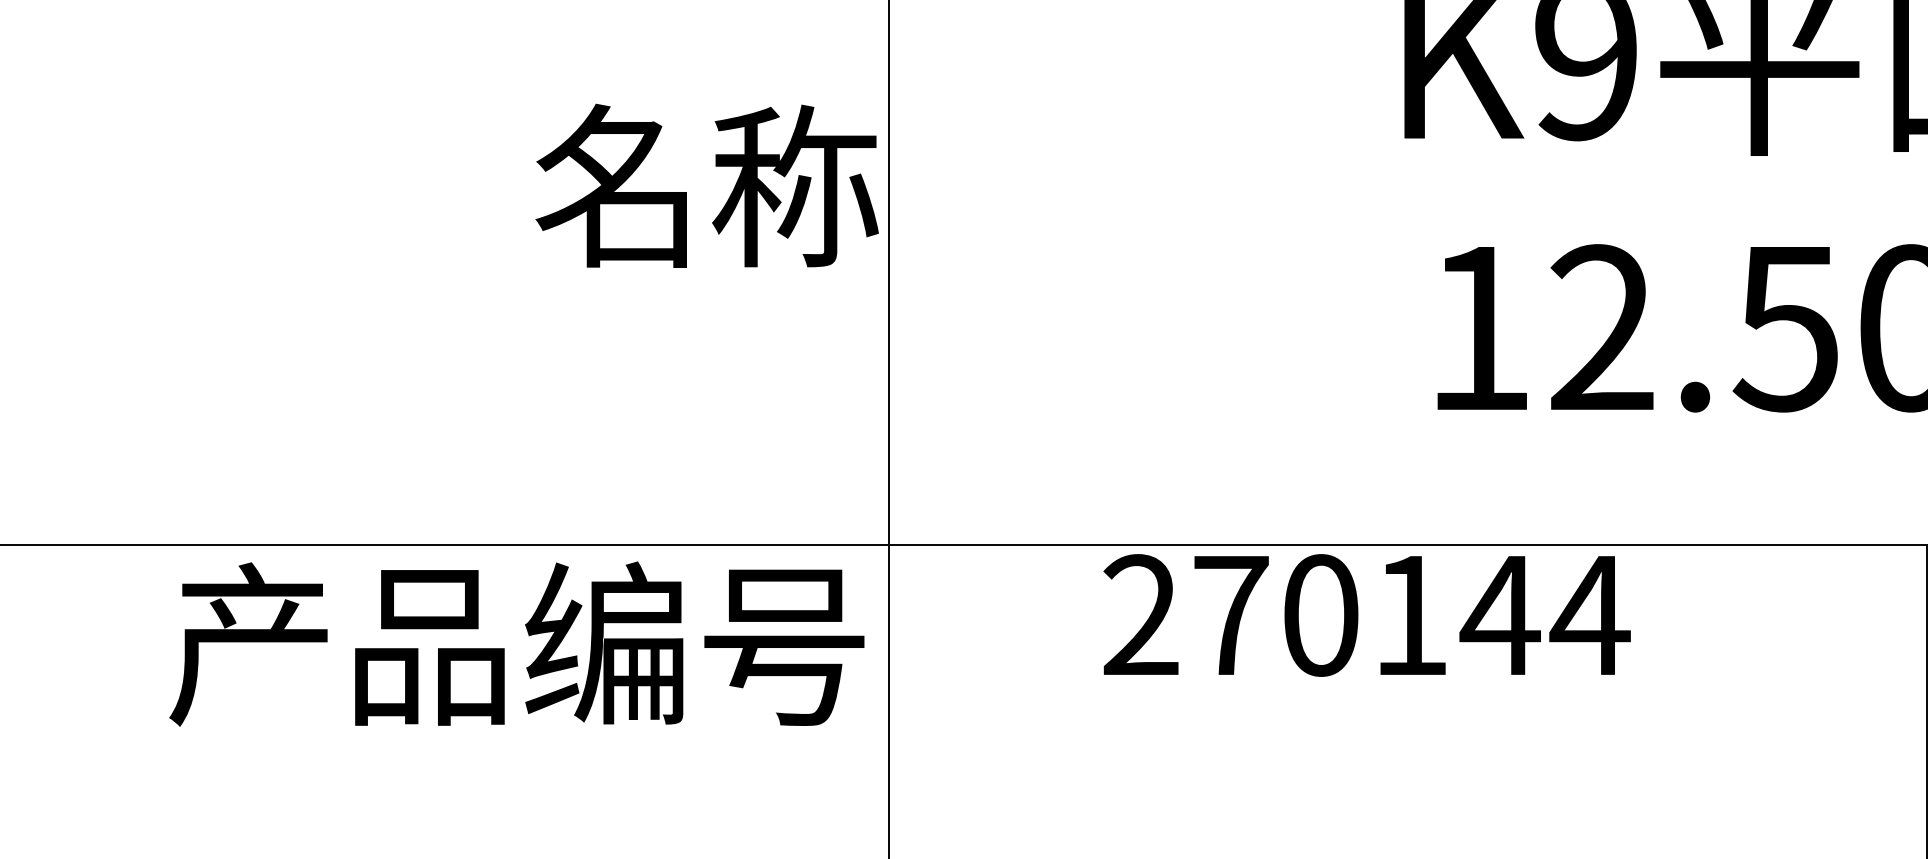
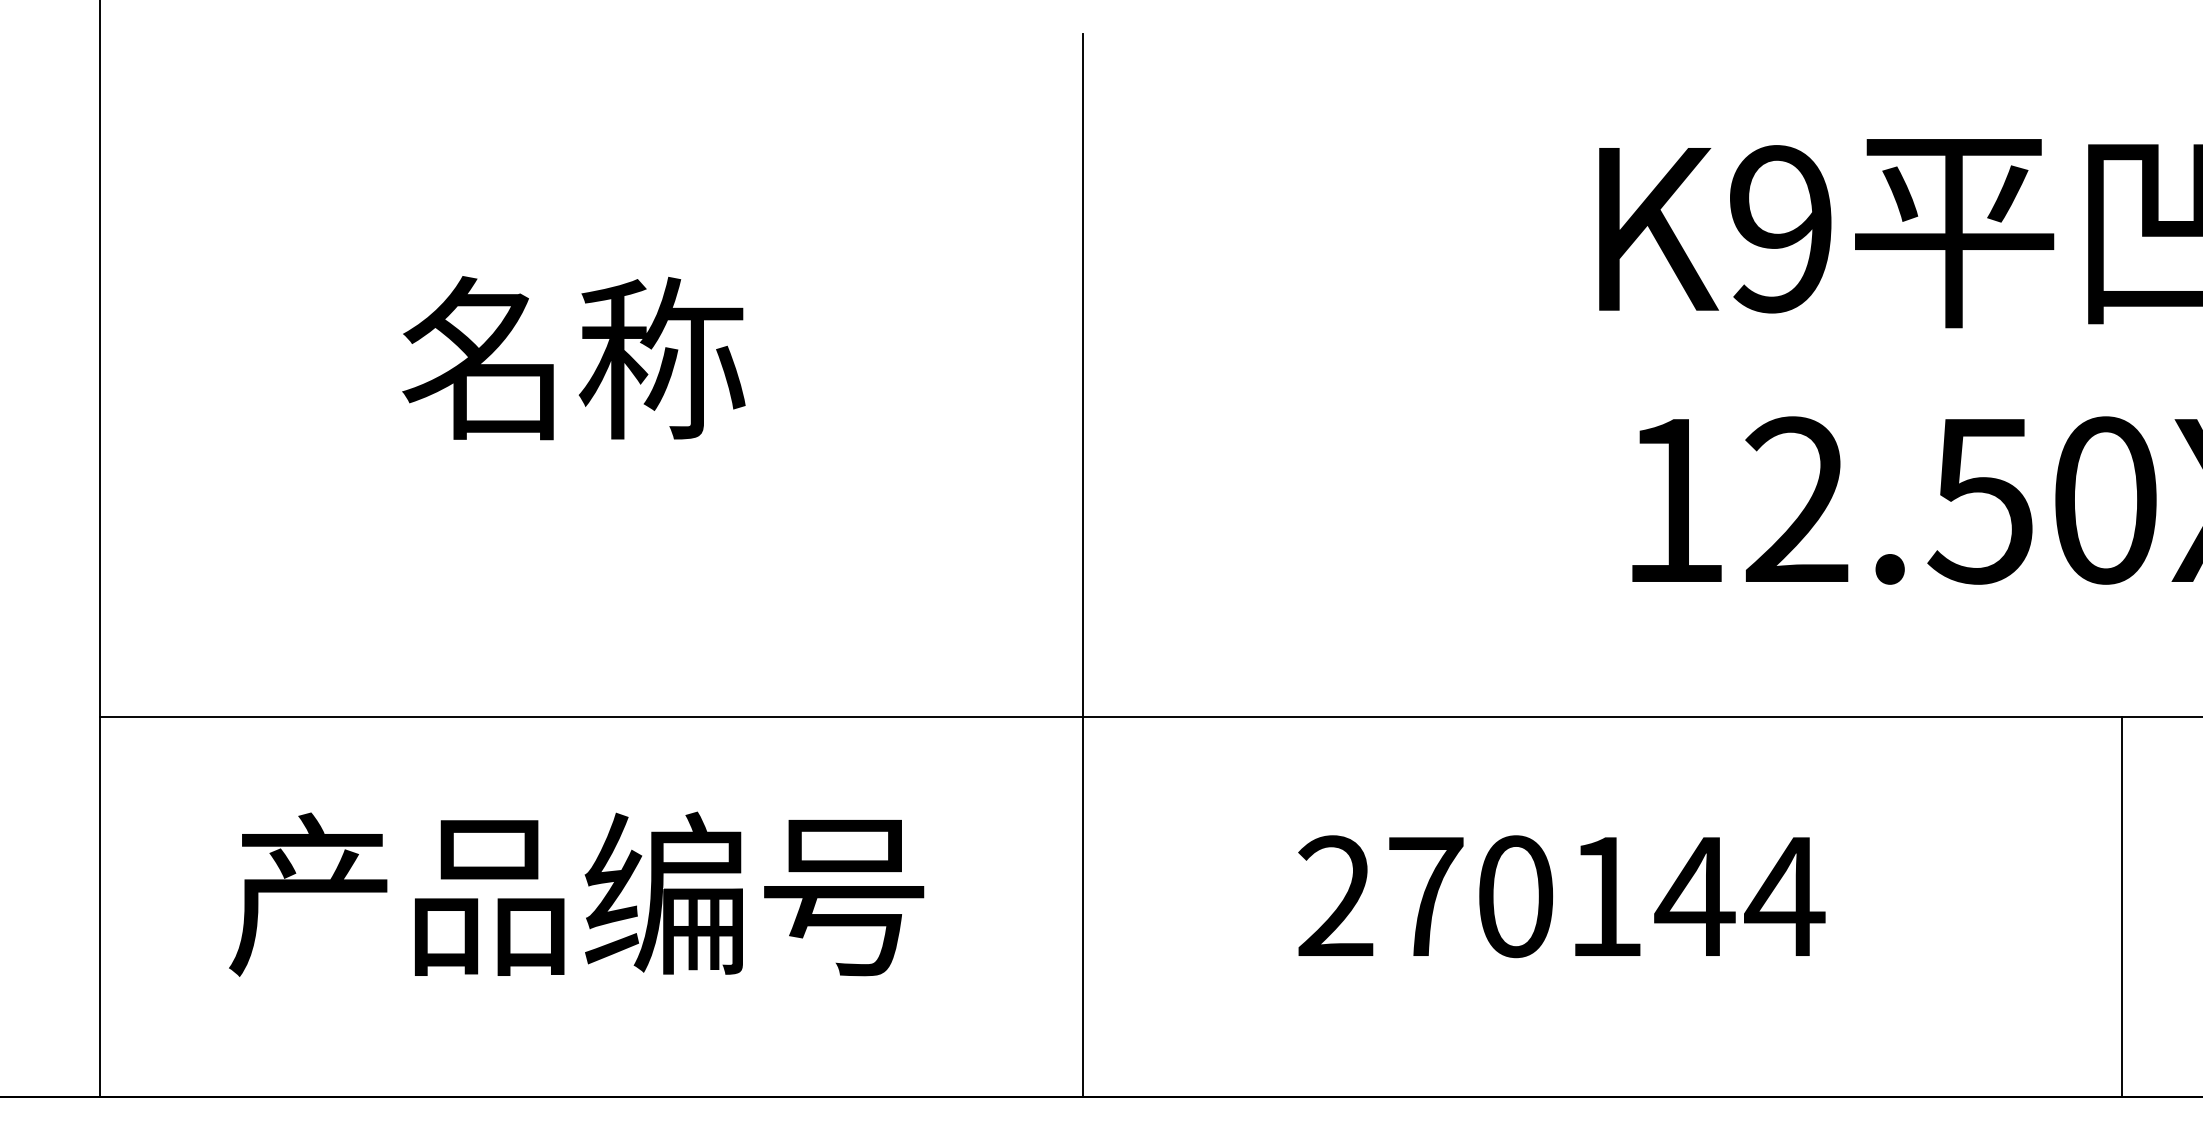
text: (706, 186) -> (573, 358), moved
text: (1366, 615) -> (1561, 896), moved
text: (516, 643) -> (576, 893), moved

